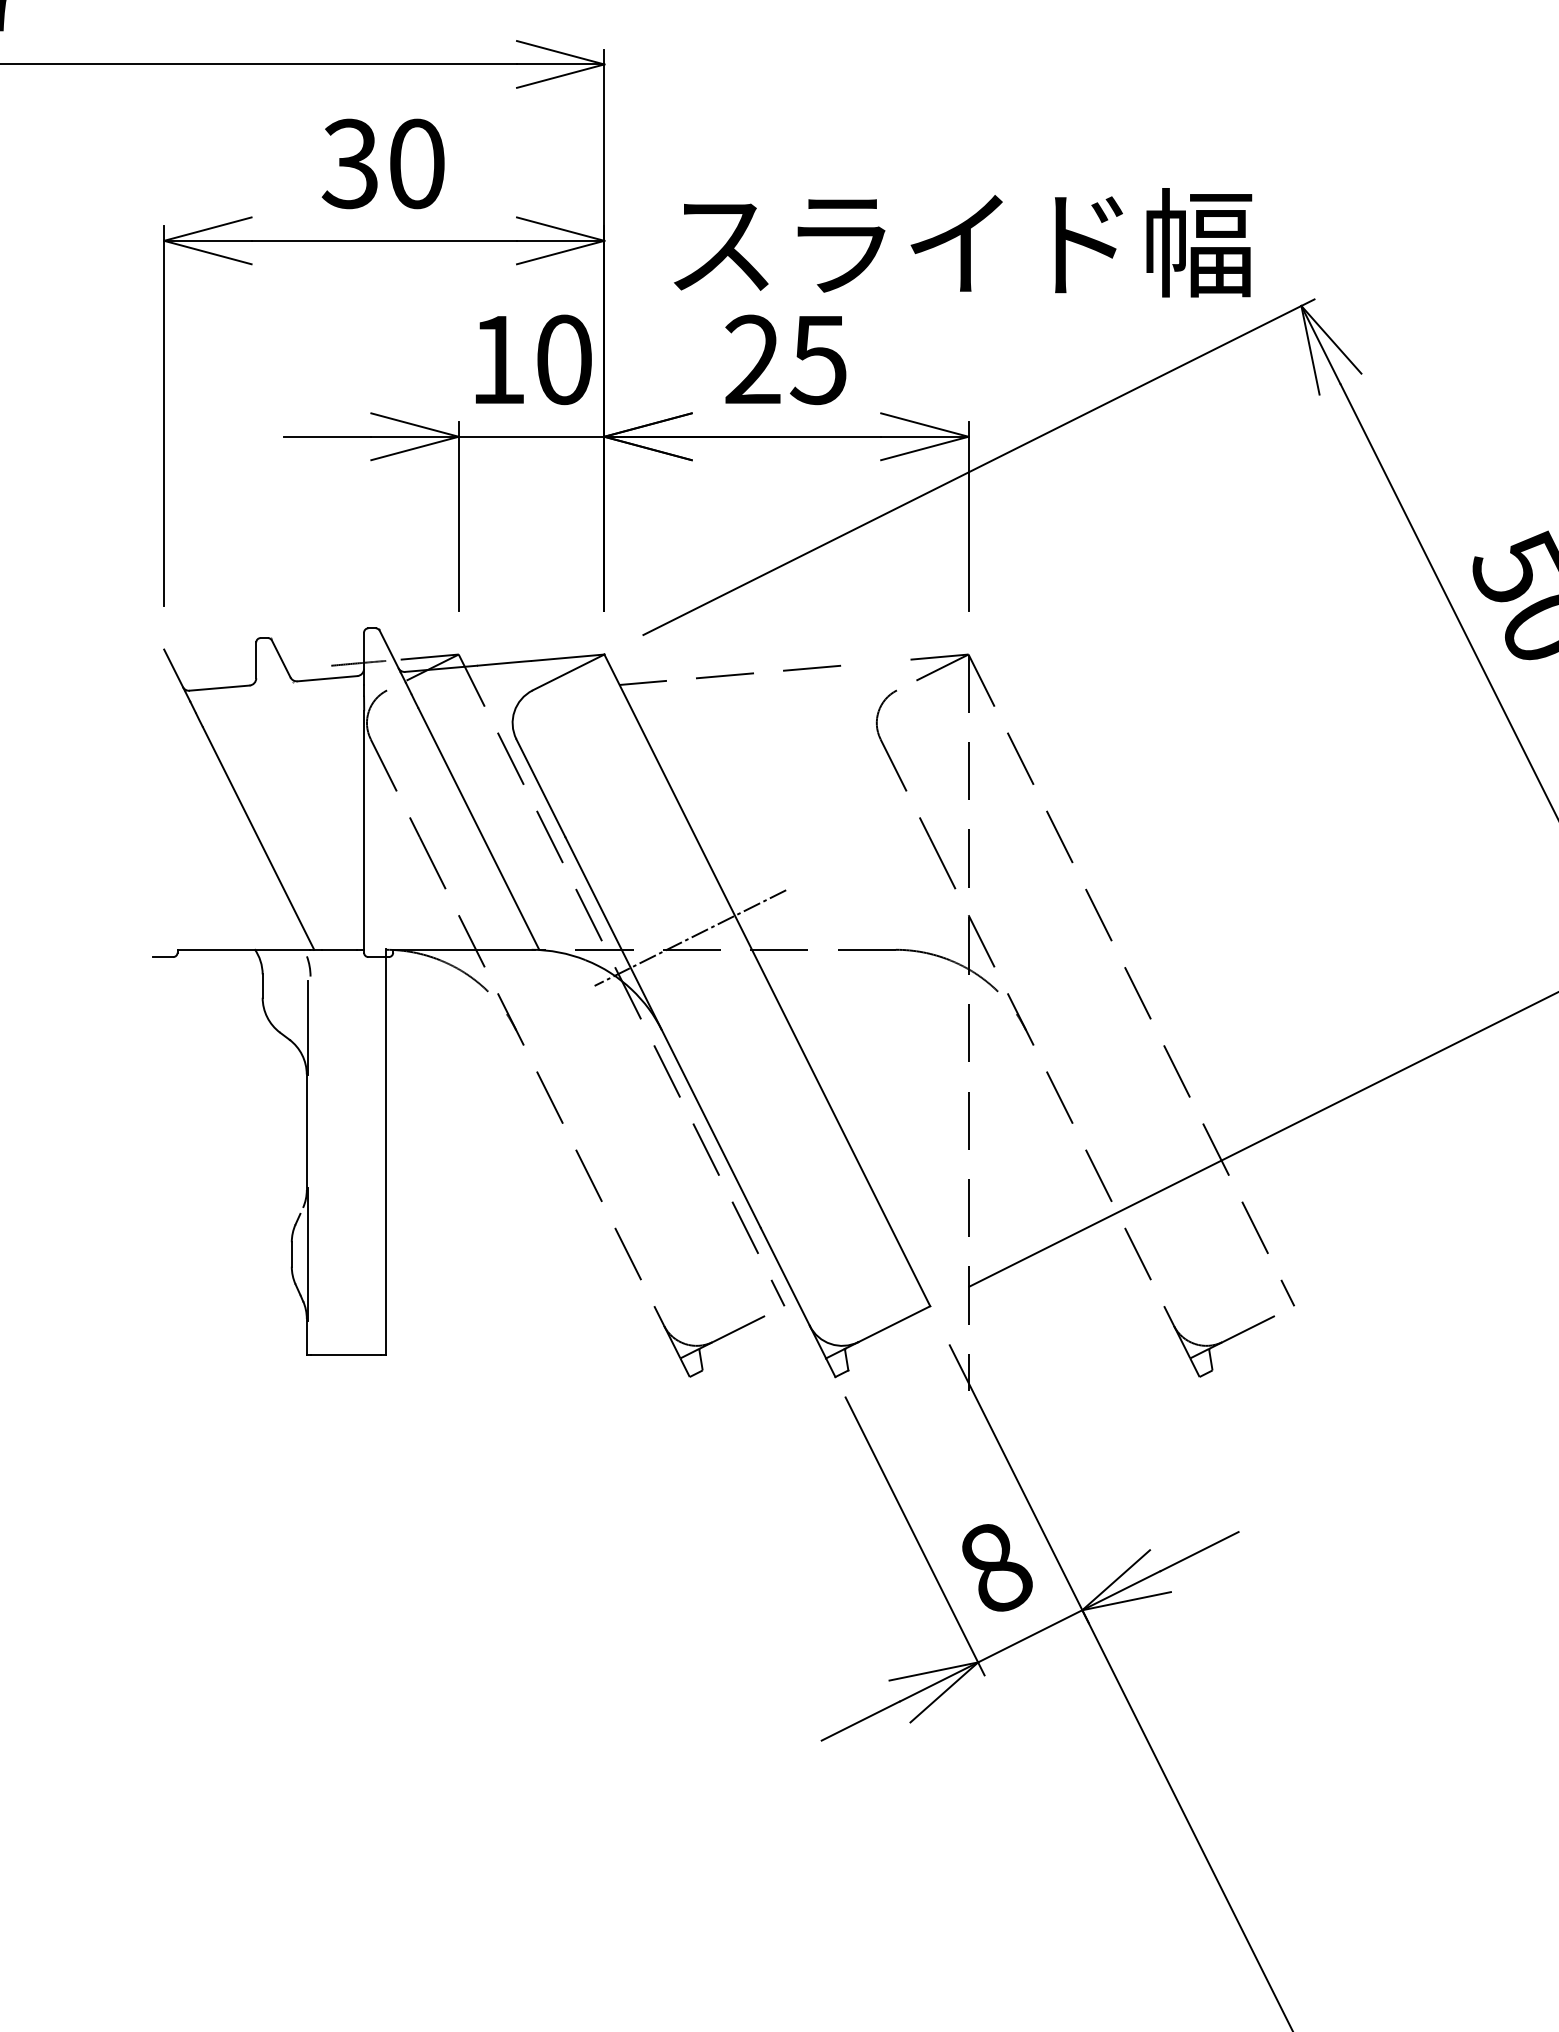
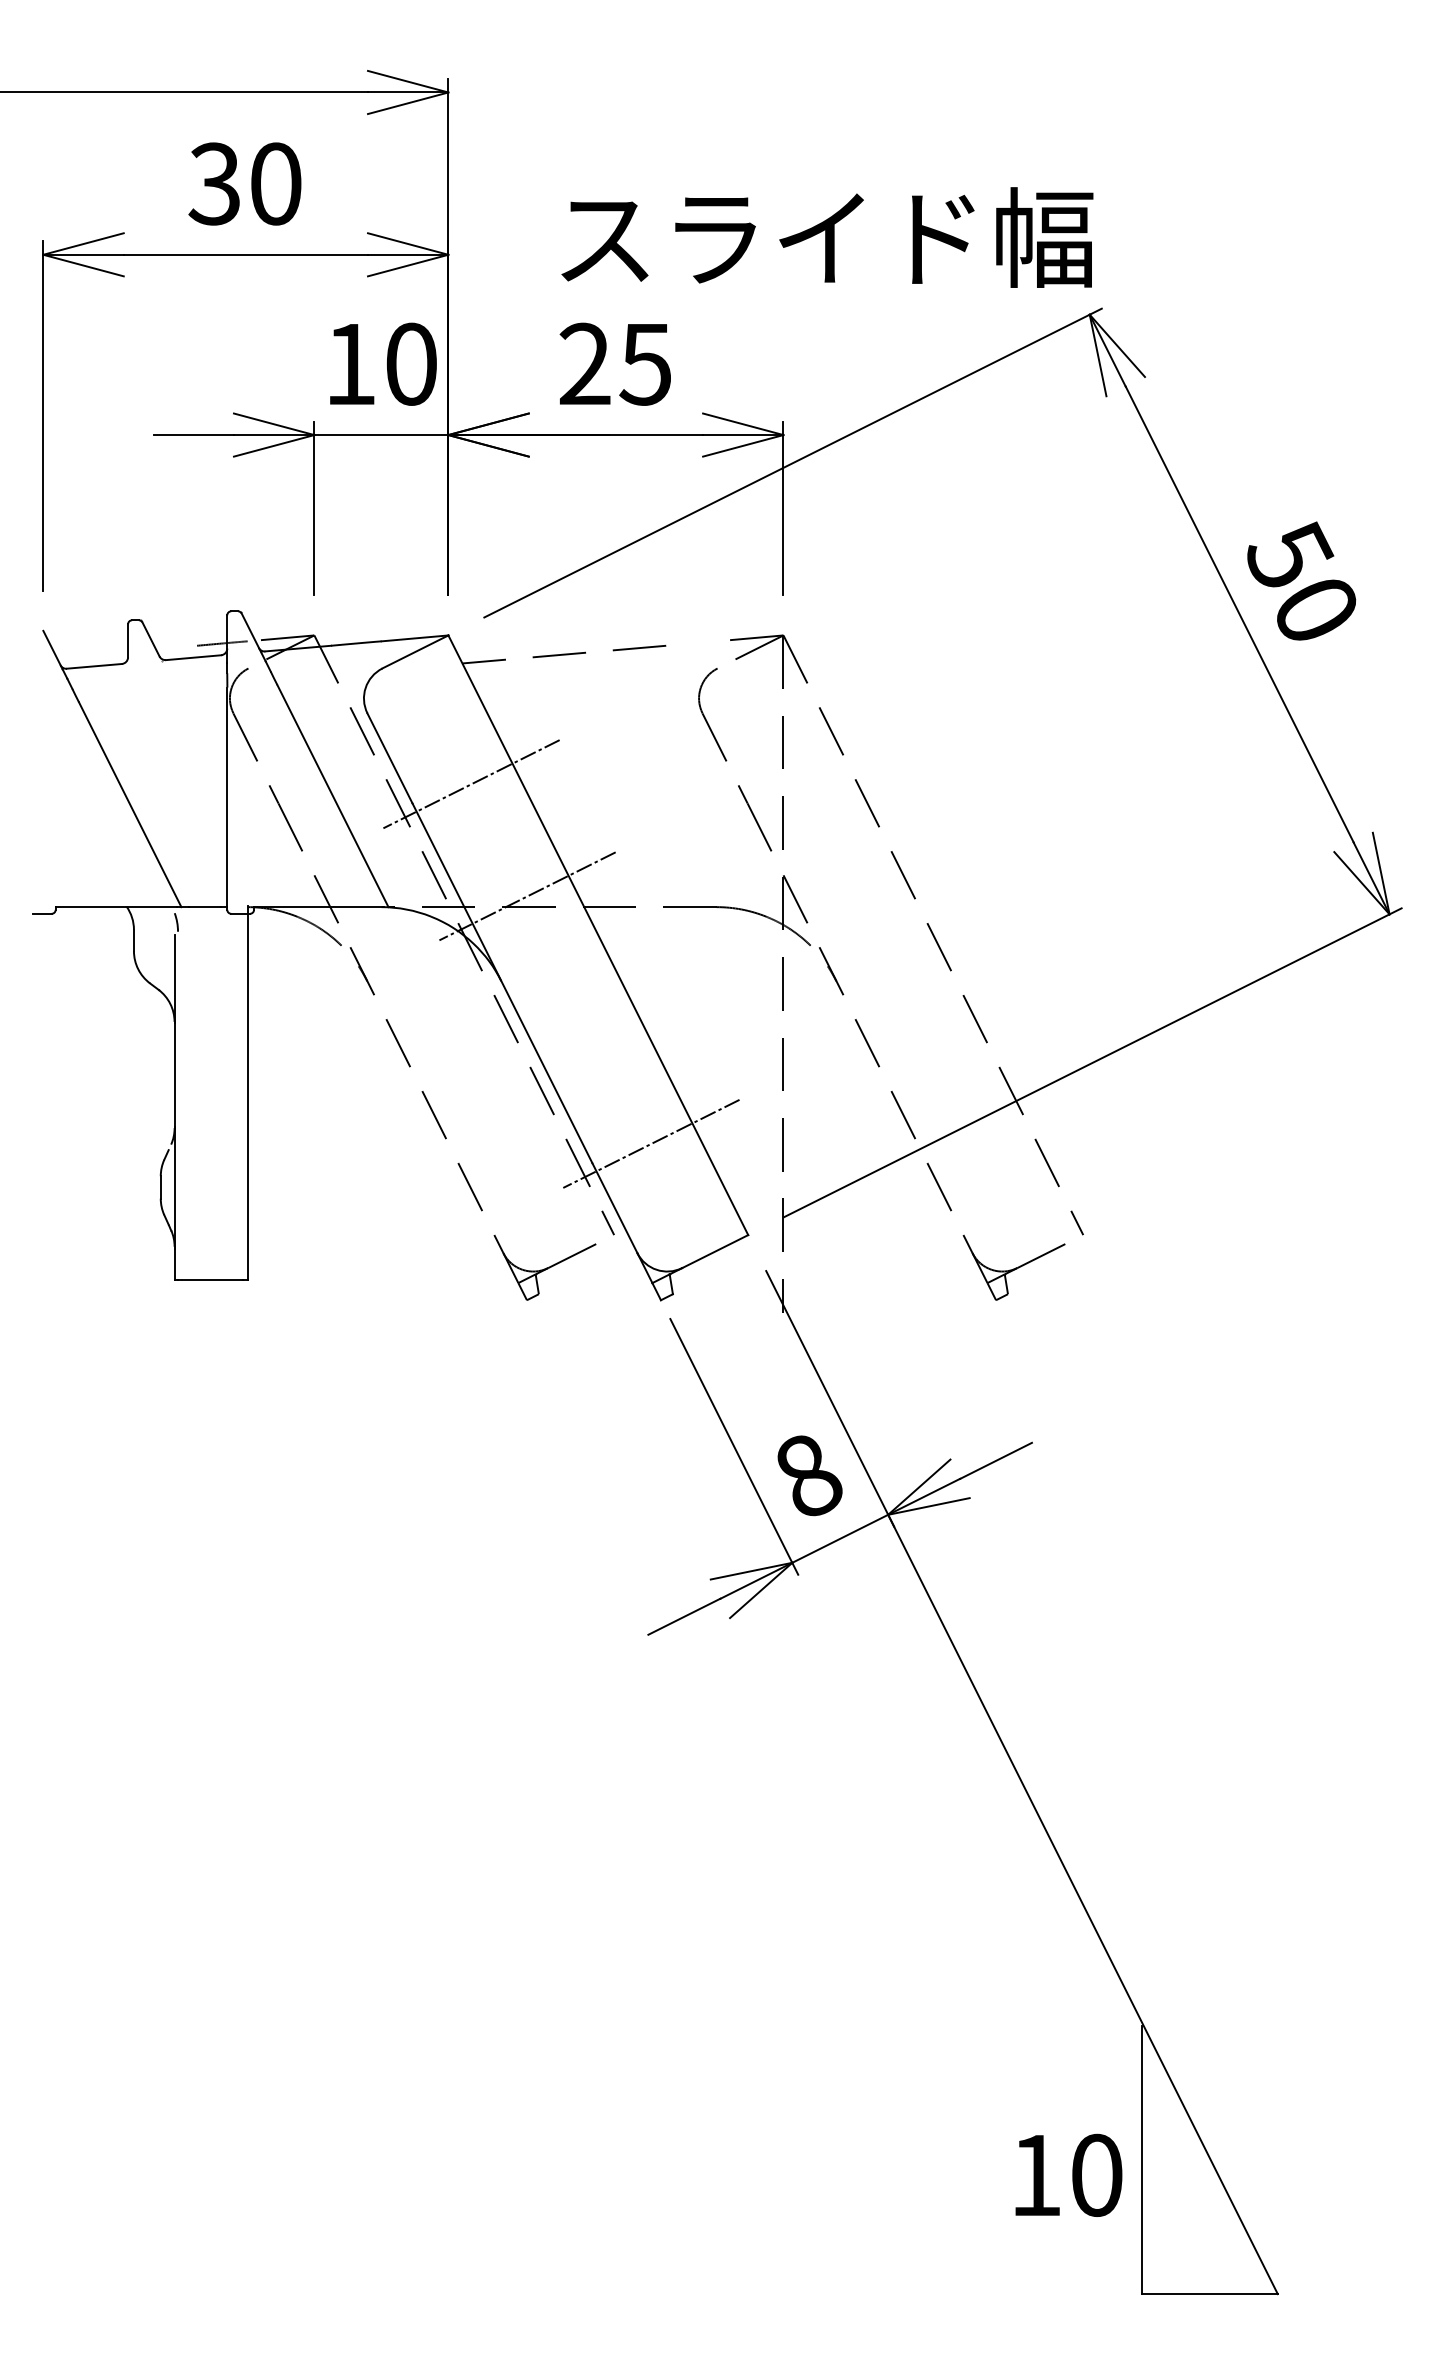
text: (963, 242) -> (827, 237), moved
line: (629, 816) -> (471, 784), added
line: (825, 1206) -> (651, 1143), added

